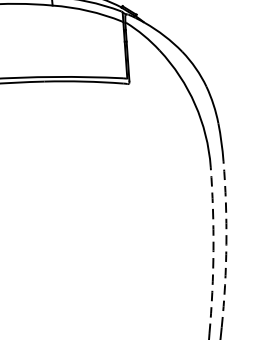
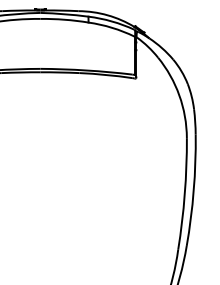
arc: (226, 244) -> (193, 190), dashed -> solid
arc: (213, 251) -> (184, 194), dashed -> solid

